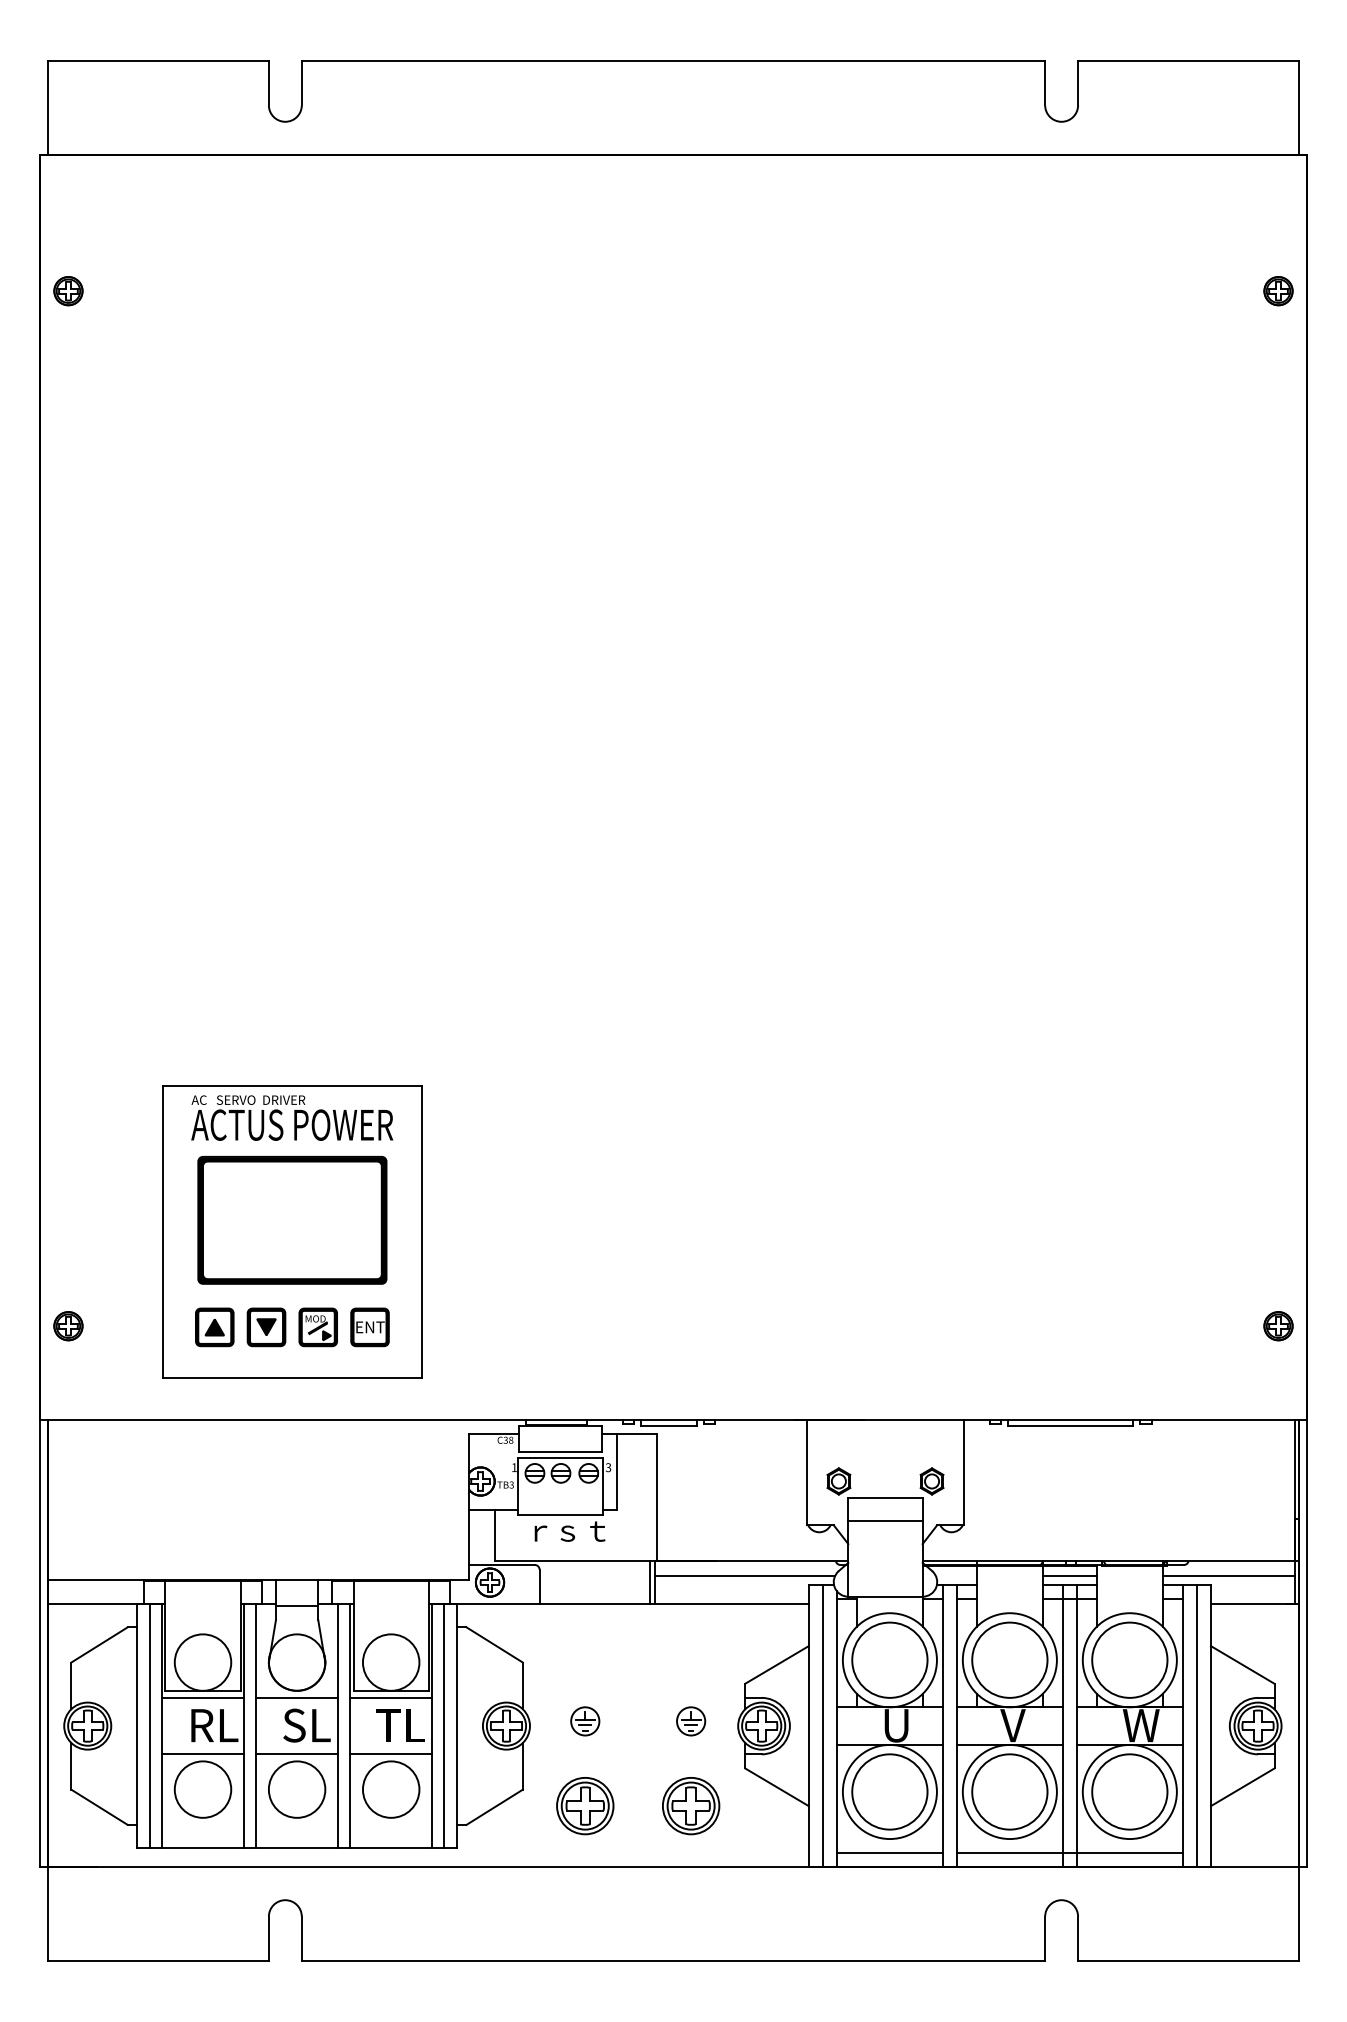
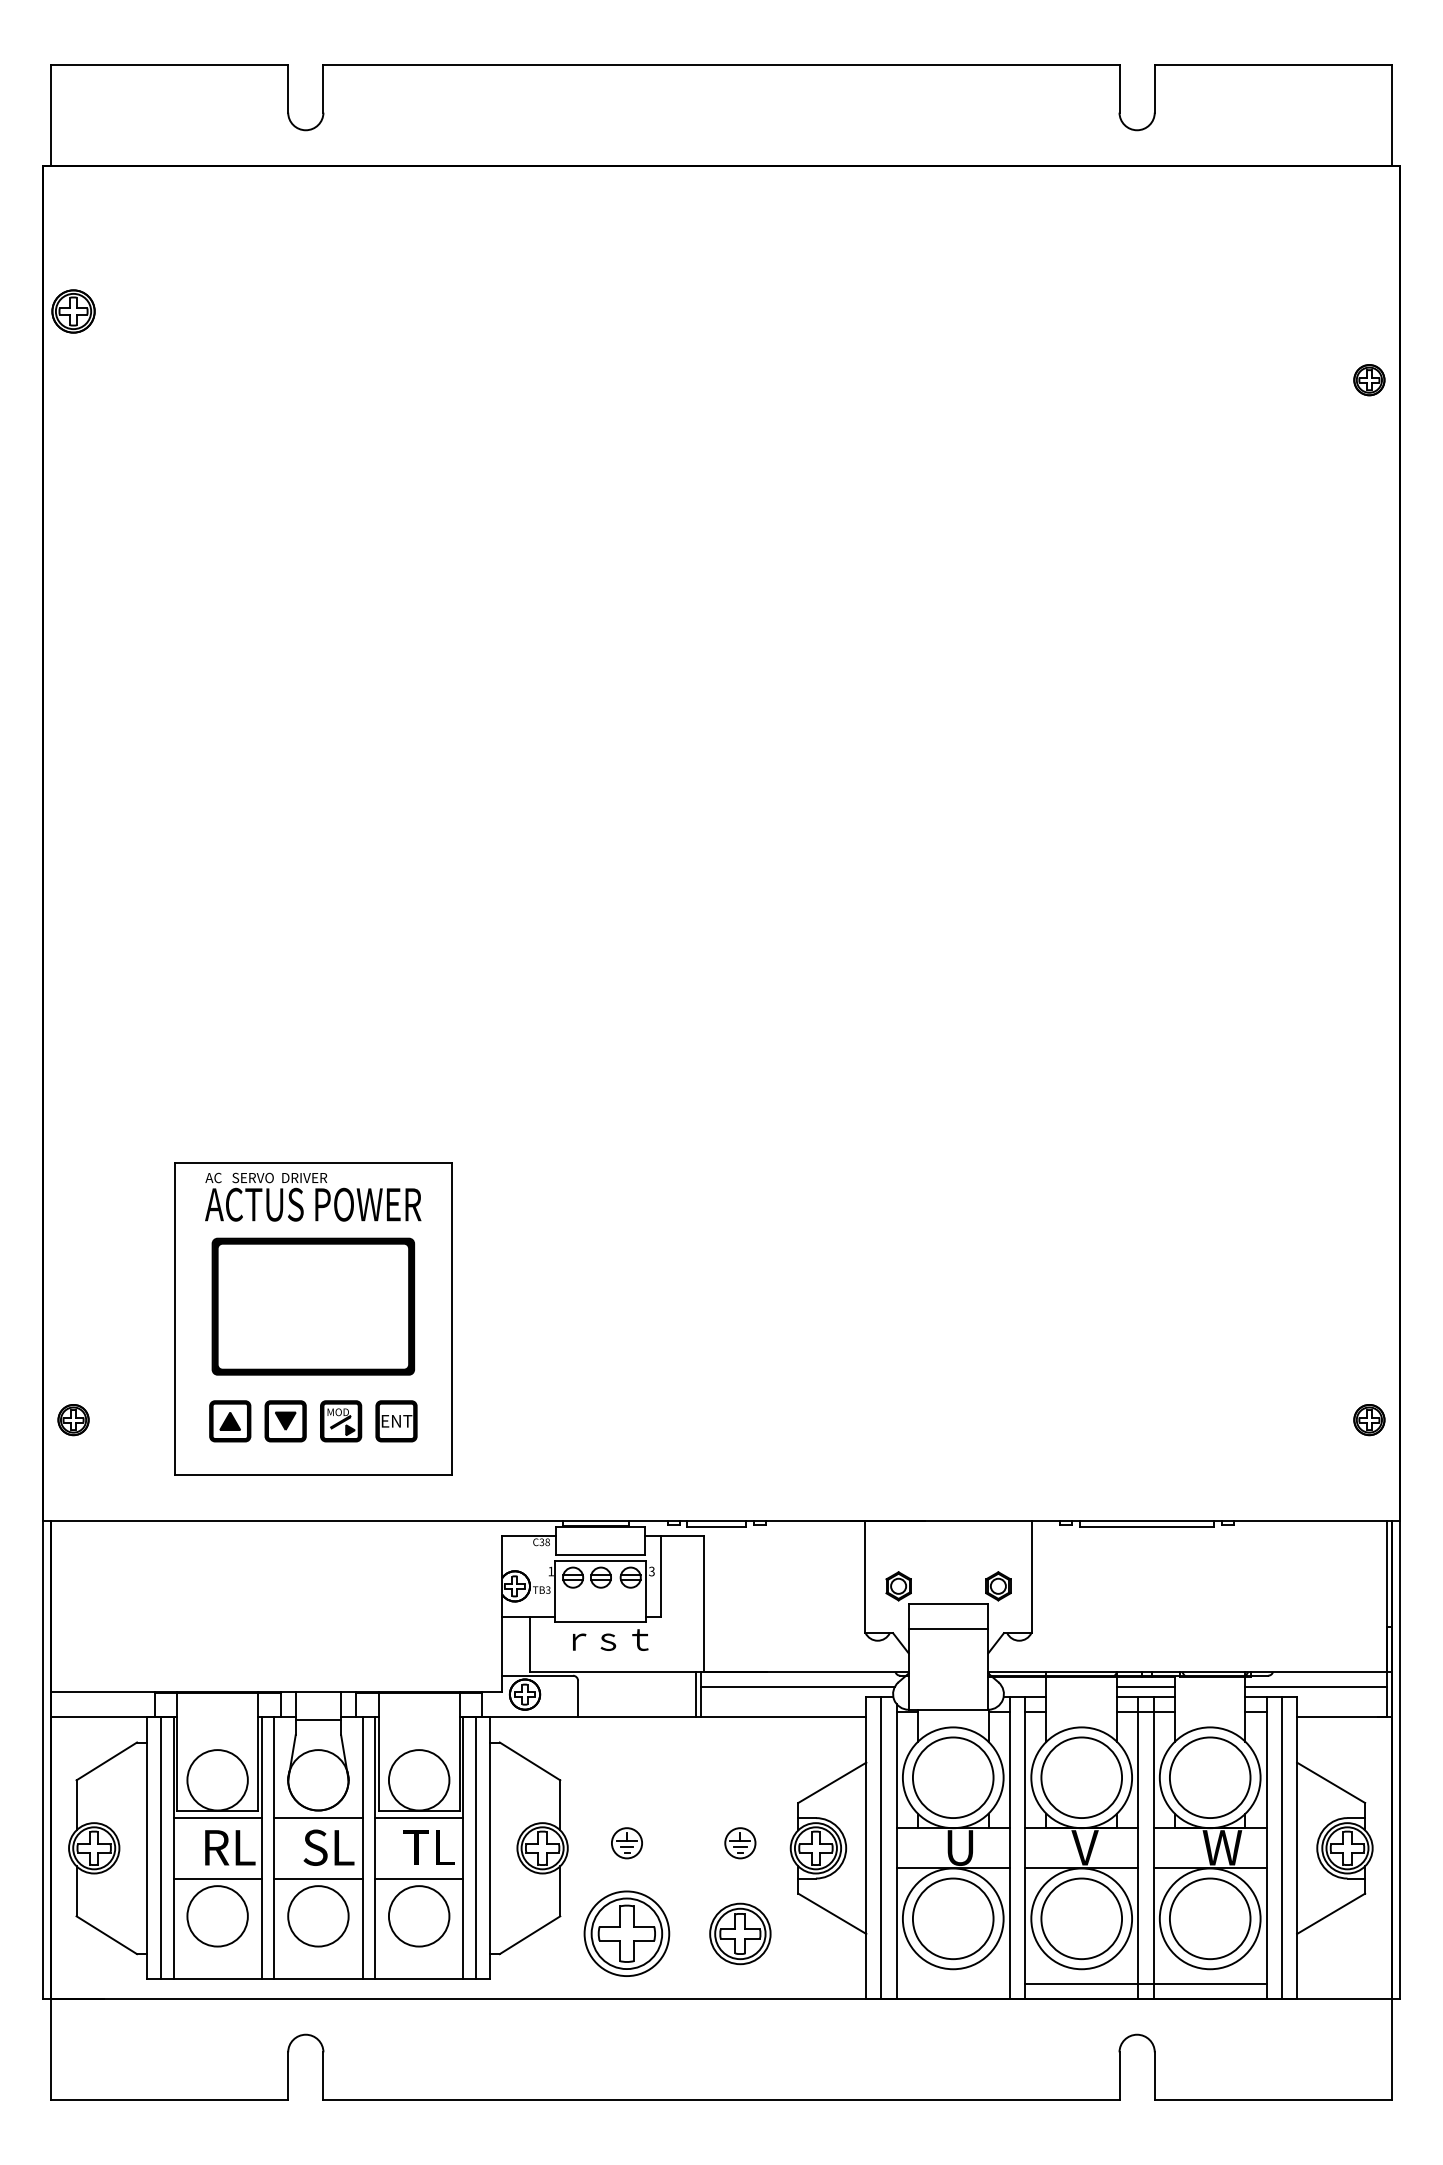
part: (68, 291) -> (73, 311), size x1.4
part: (1278, 291) -> (1369, 380), moved
part: (585, 1806) -> (627, 1934), size x1.4
line: (889, 1853) -> (952, 1984), removed

